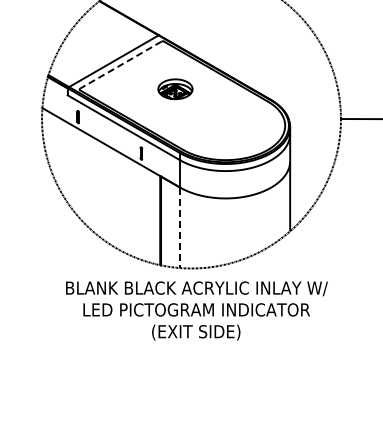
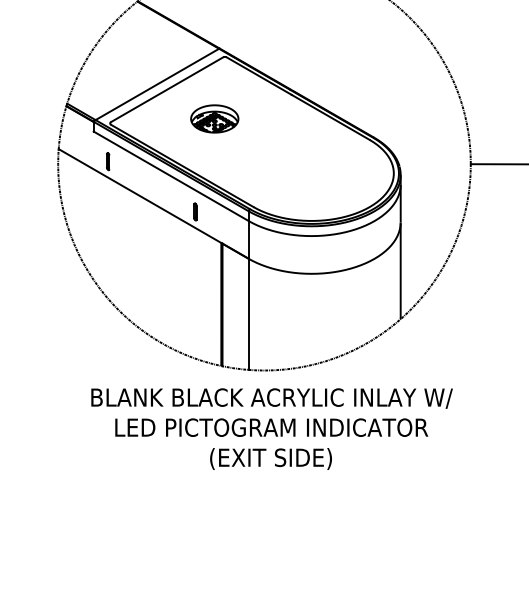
line: (121, 65) -> (167, 90), dashed -> solid
part: (175, 89) -> (214, 119), moved
line: (180, 228) -> (249, 315), dashed -> solid

